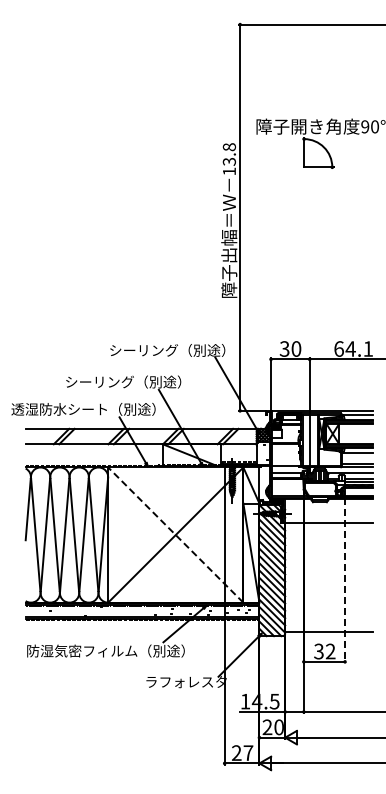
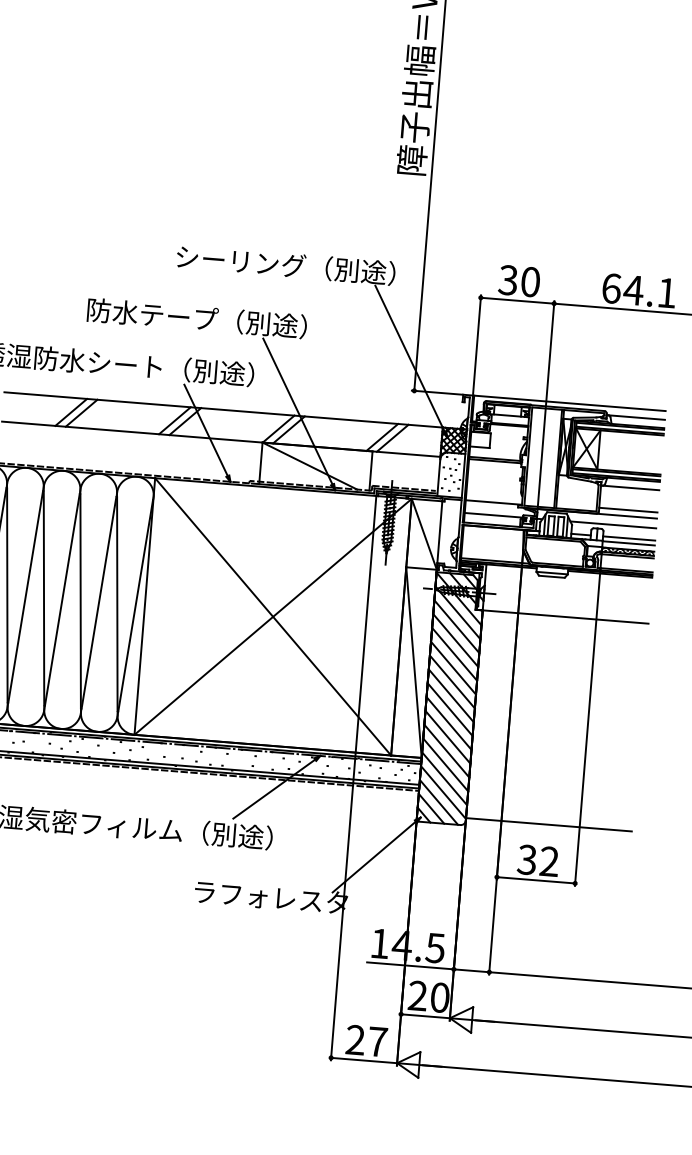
text: (99, 381) -> (151, 313), シーリング（別途） -> 防水テープ（別途）
line: (175, 535) -> (272, 617), dashed -> solid
line: (345, 580) -> (588, 729), dashed -> solid

